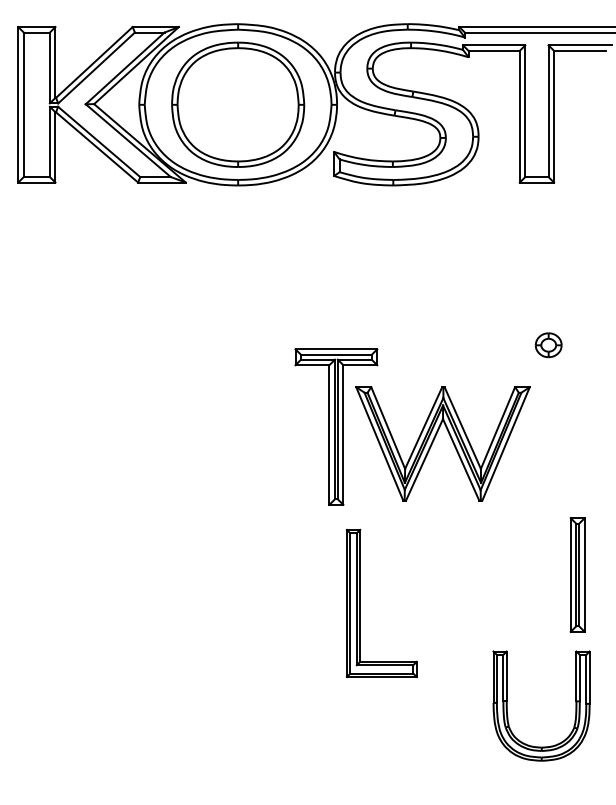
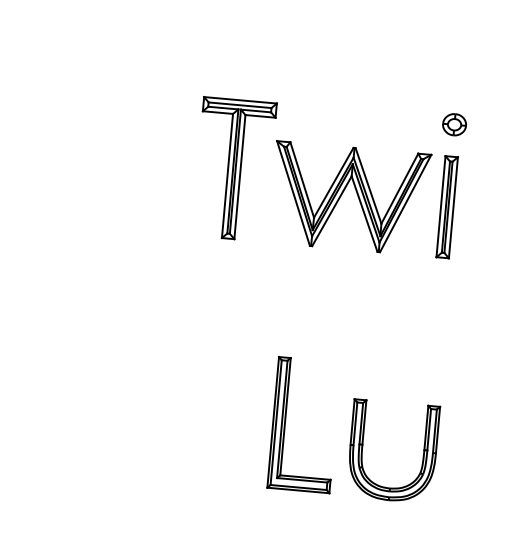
part: (548, 345) -> (454, 124), moved
part: (434, 440) -> (342, 194), moved
part: (577, 574) -> (447, 206), moved
part: (360, 602) -> (285, 422), moved
part: (507, 705) -> (362, 448), moved

